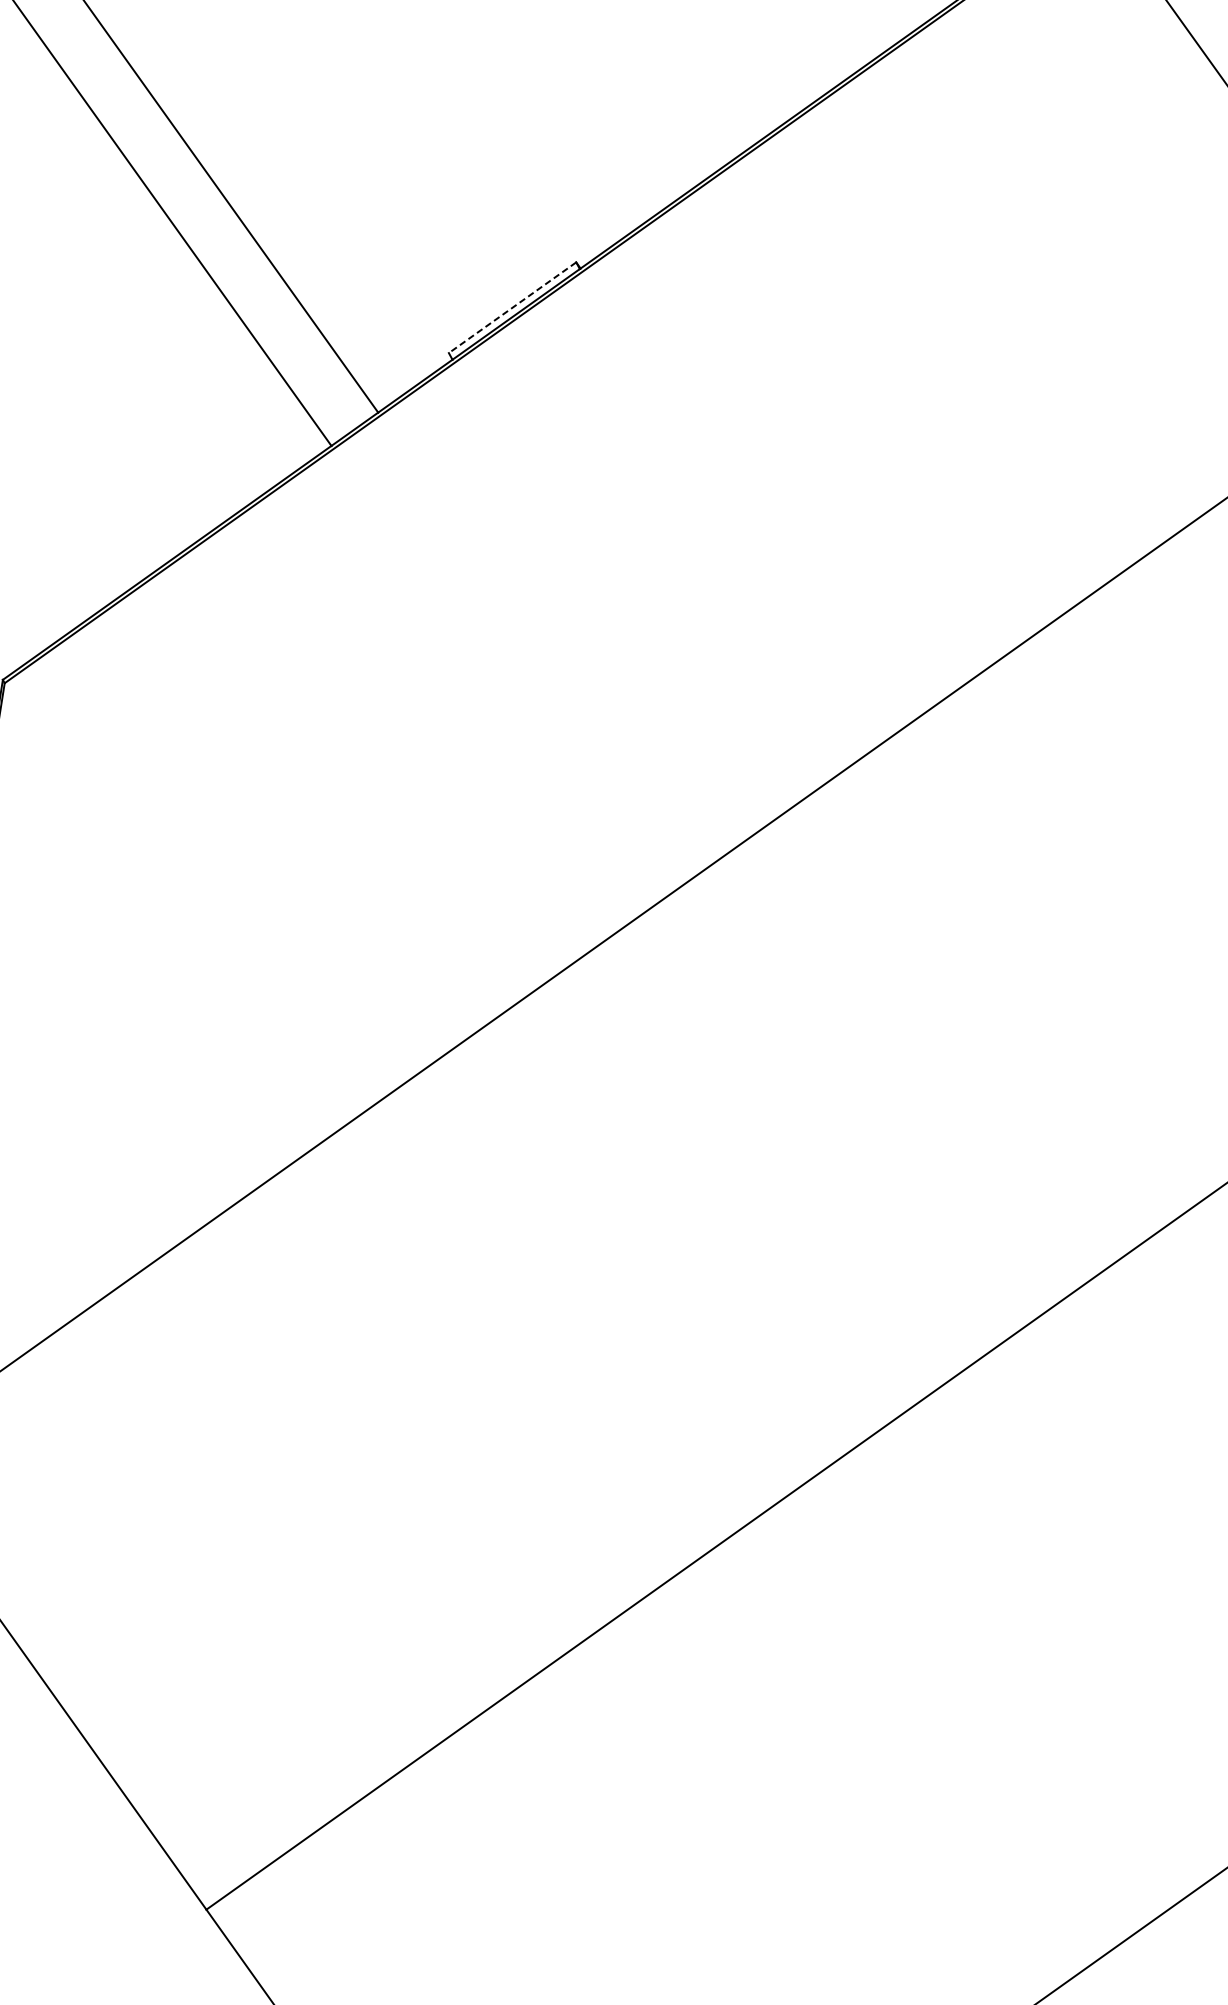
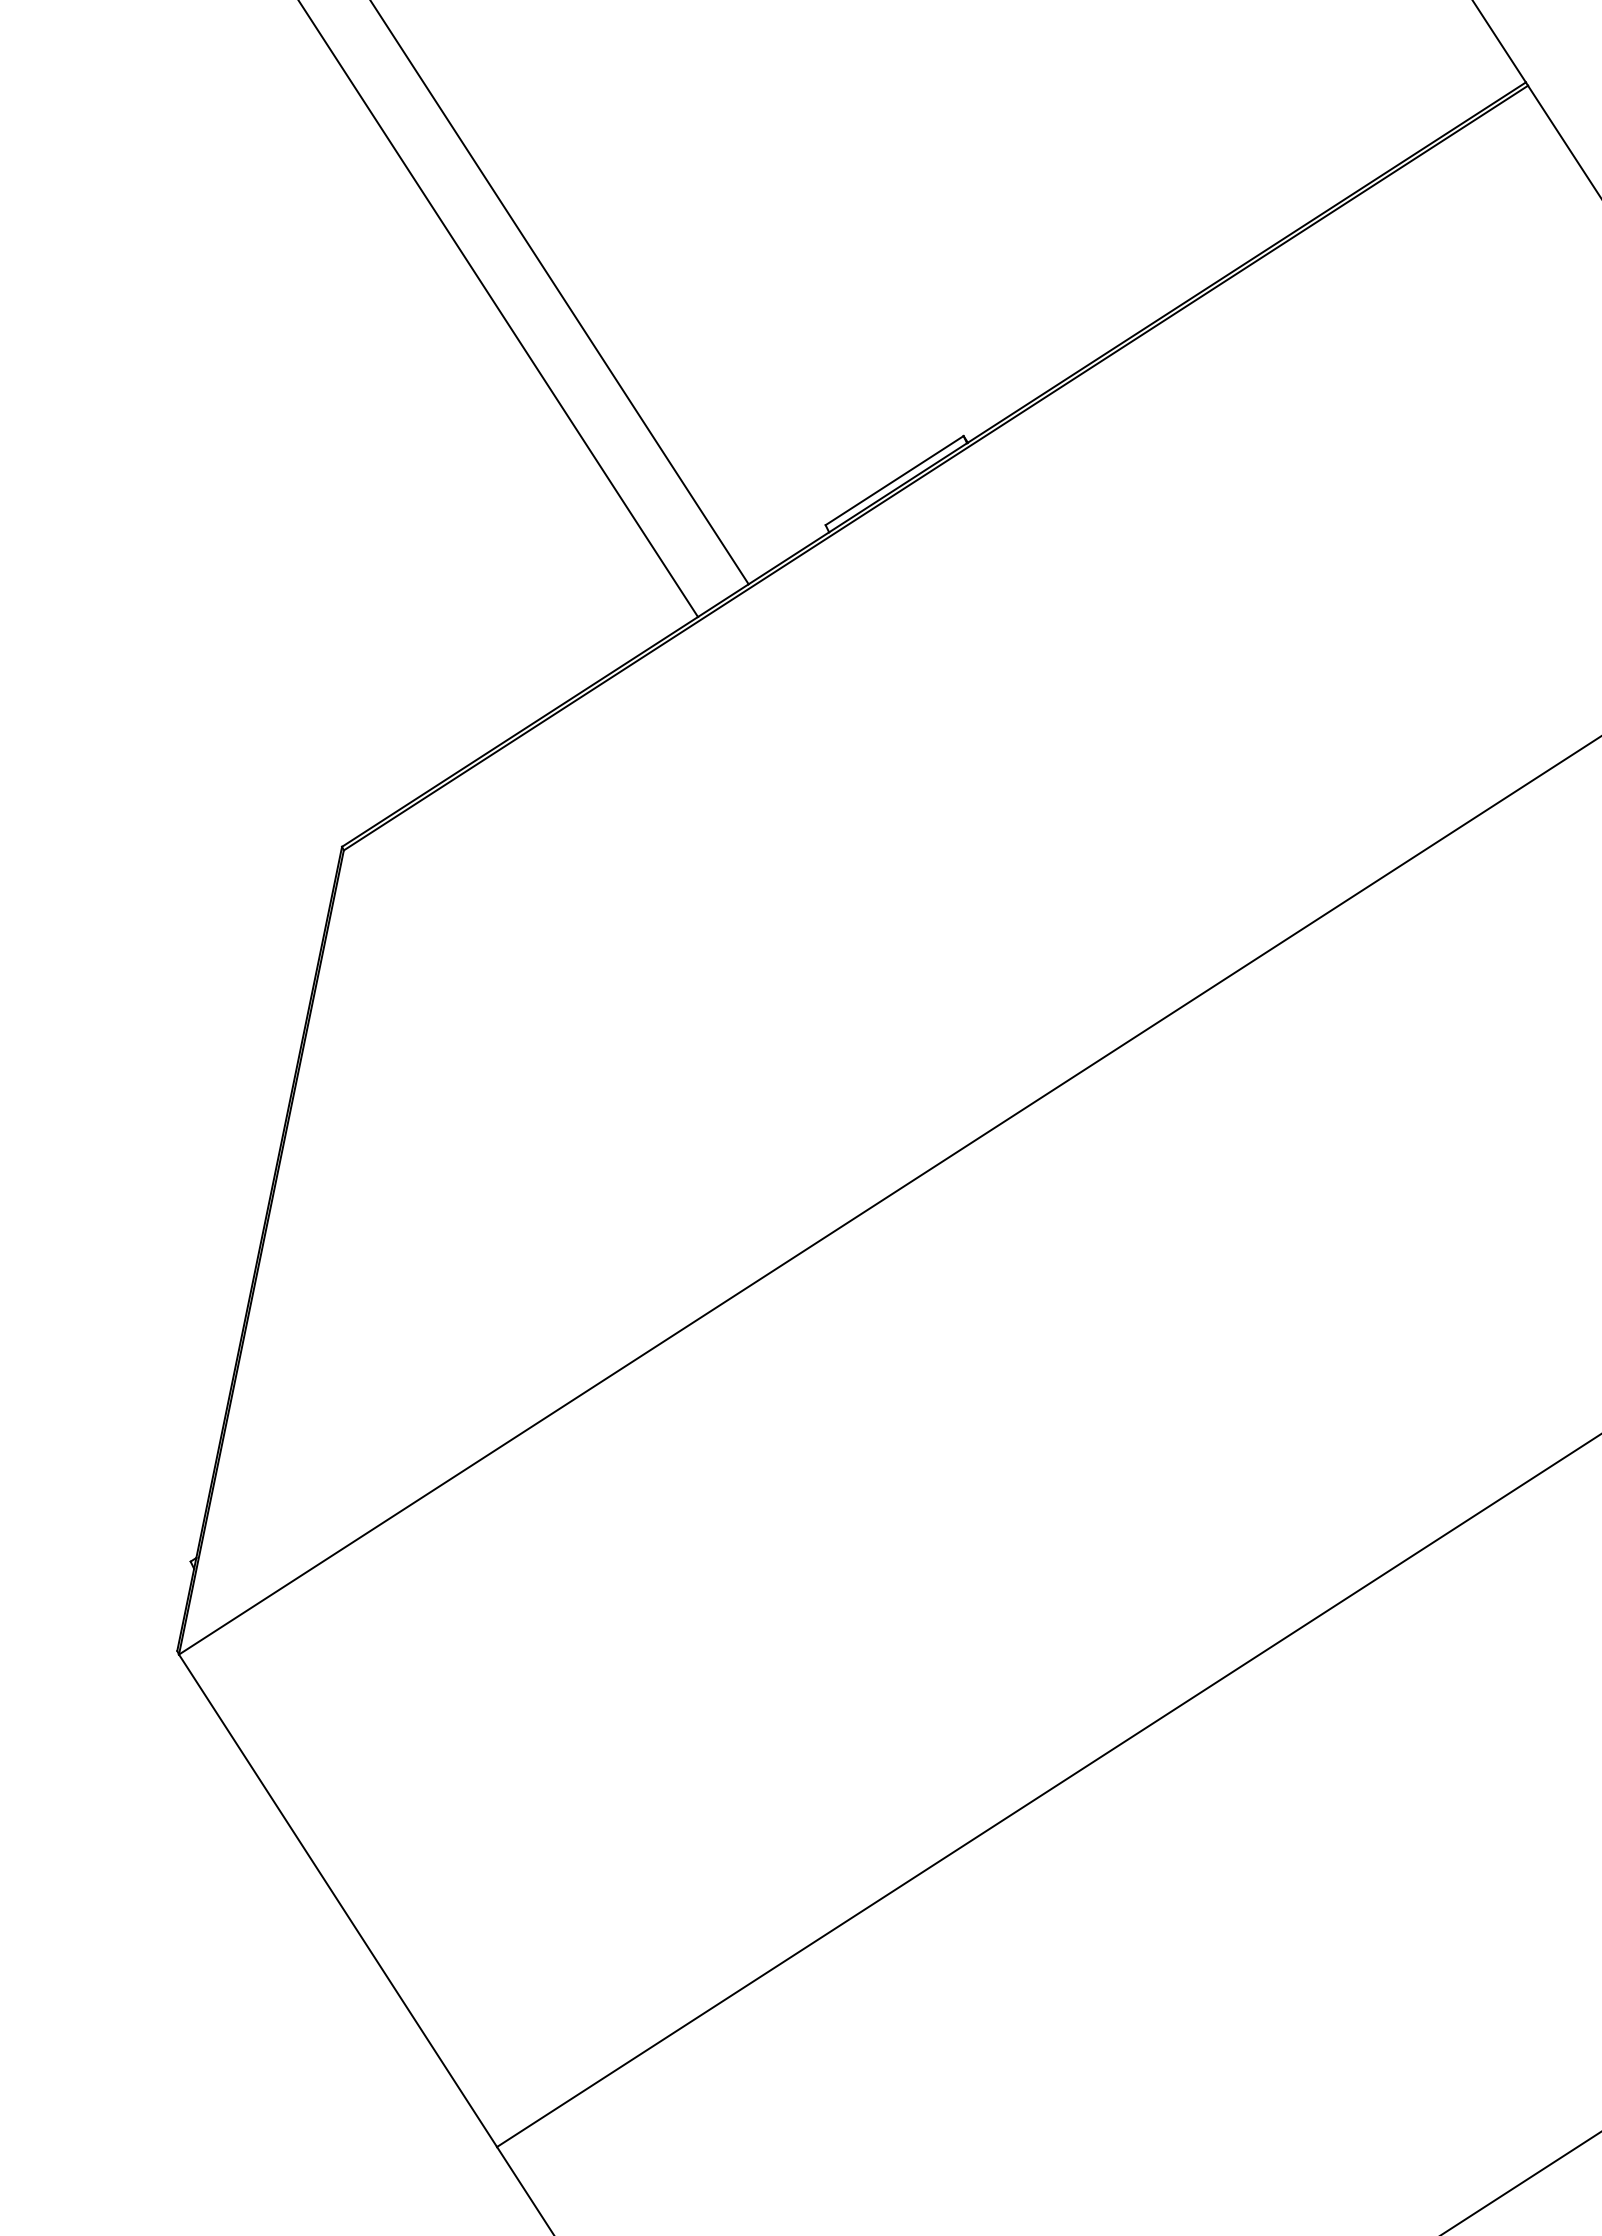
line: (512, 307) -> (894, 480), dashed -> solid

